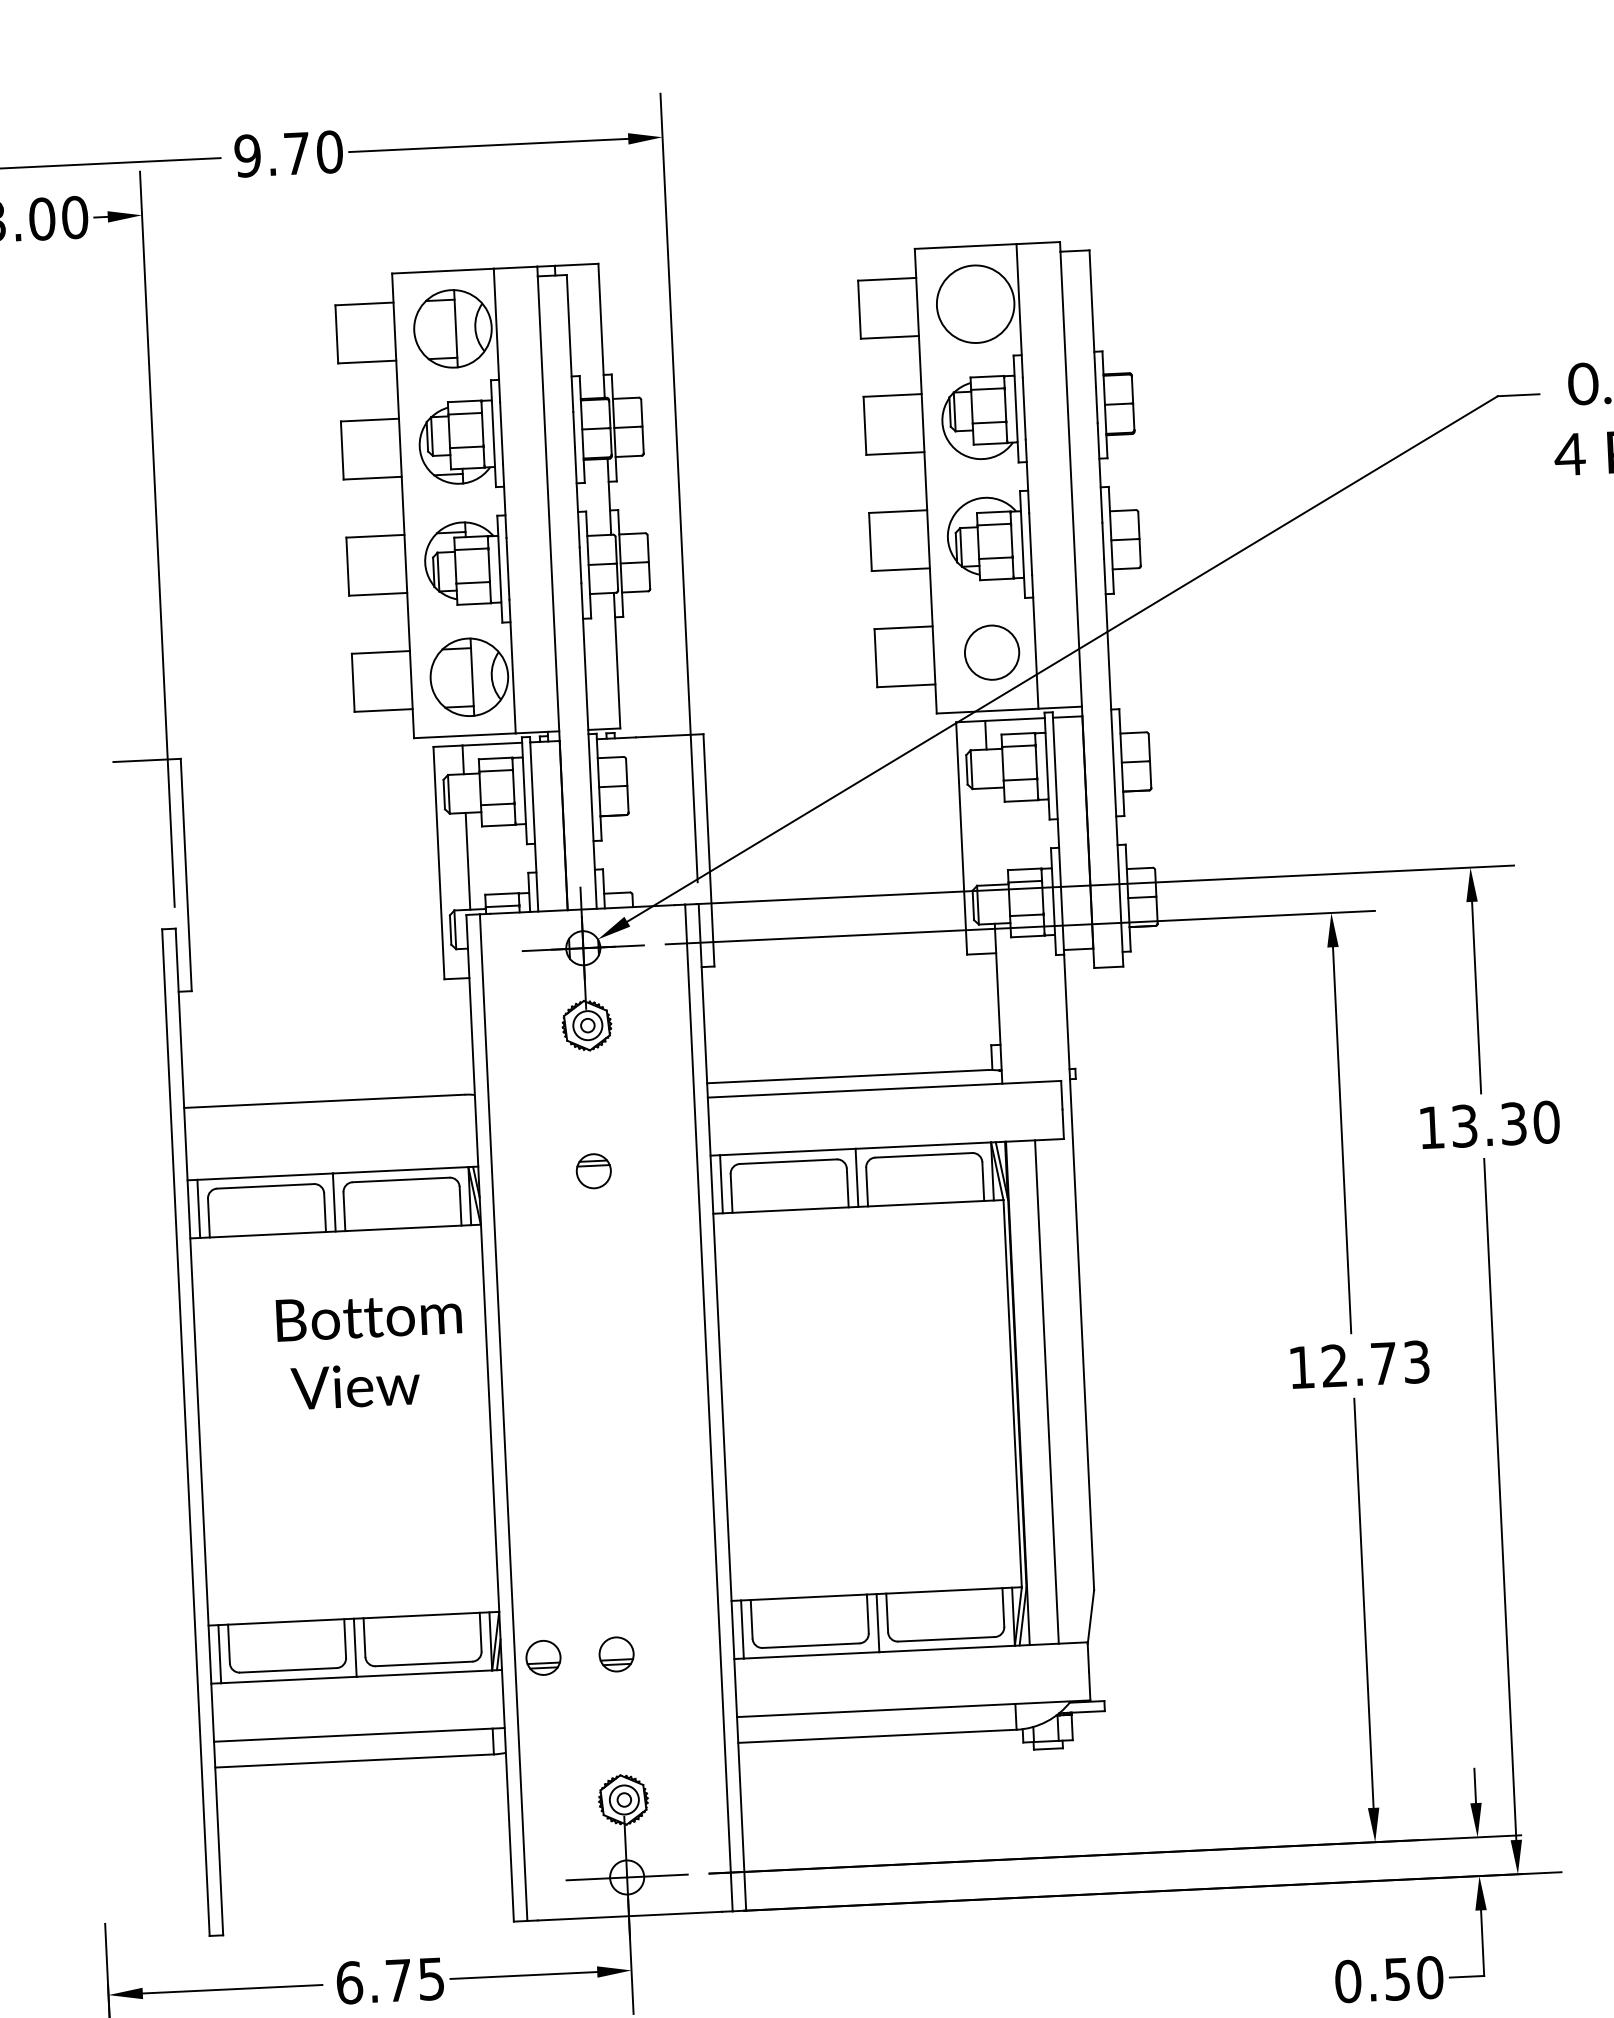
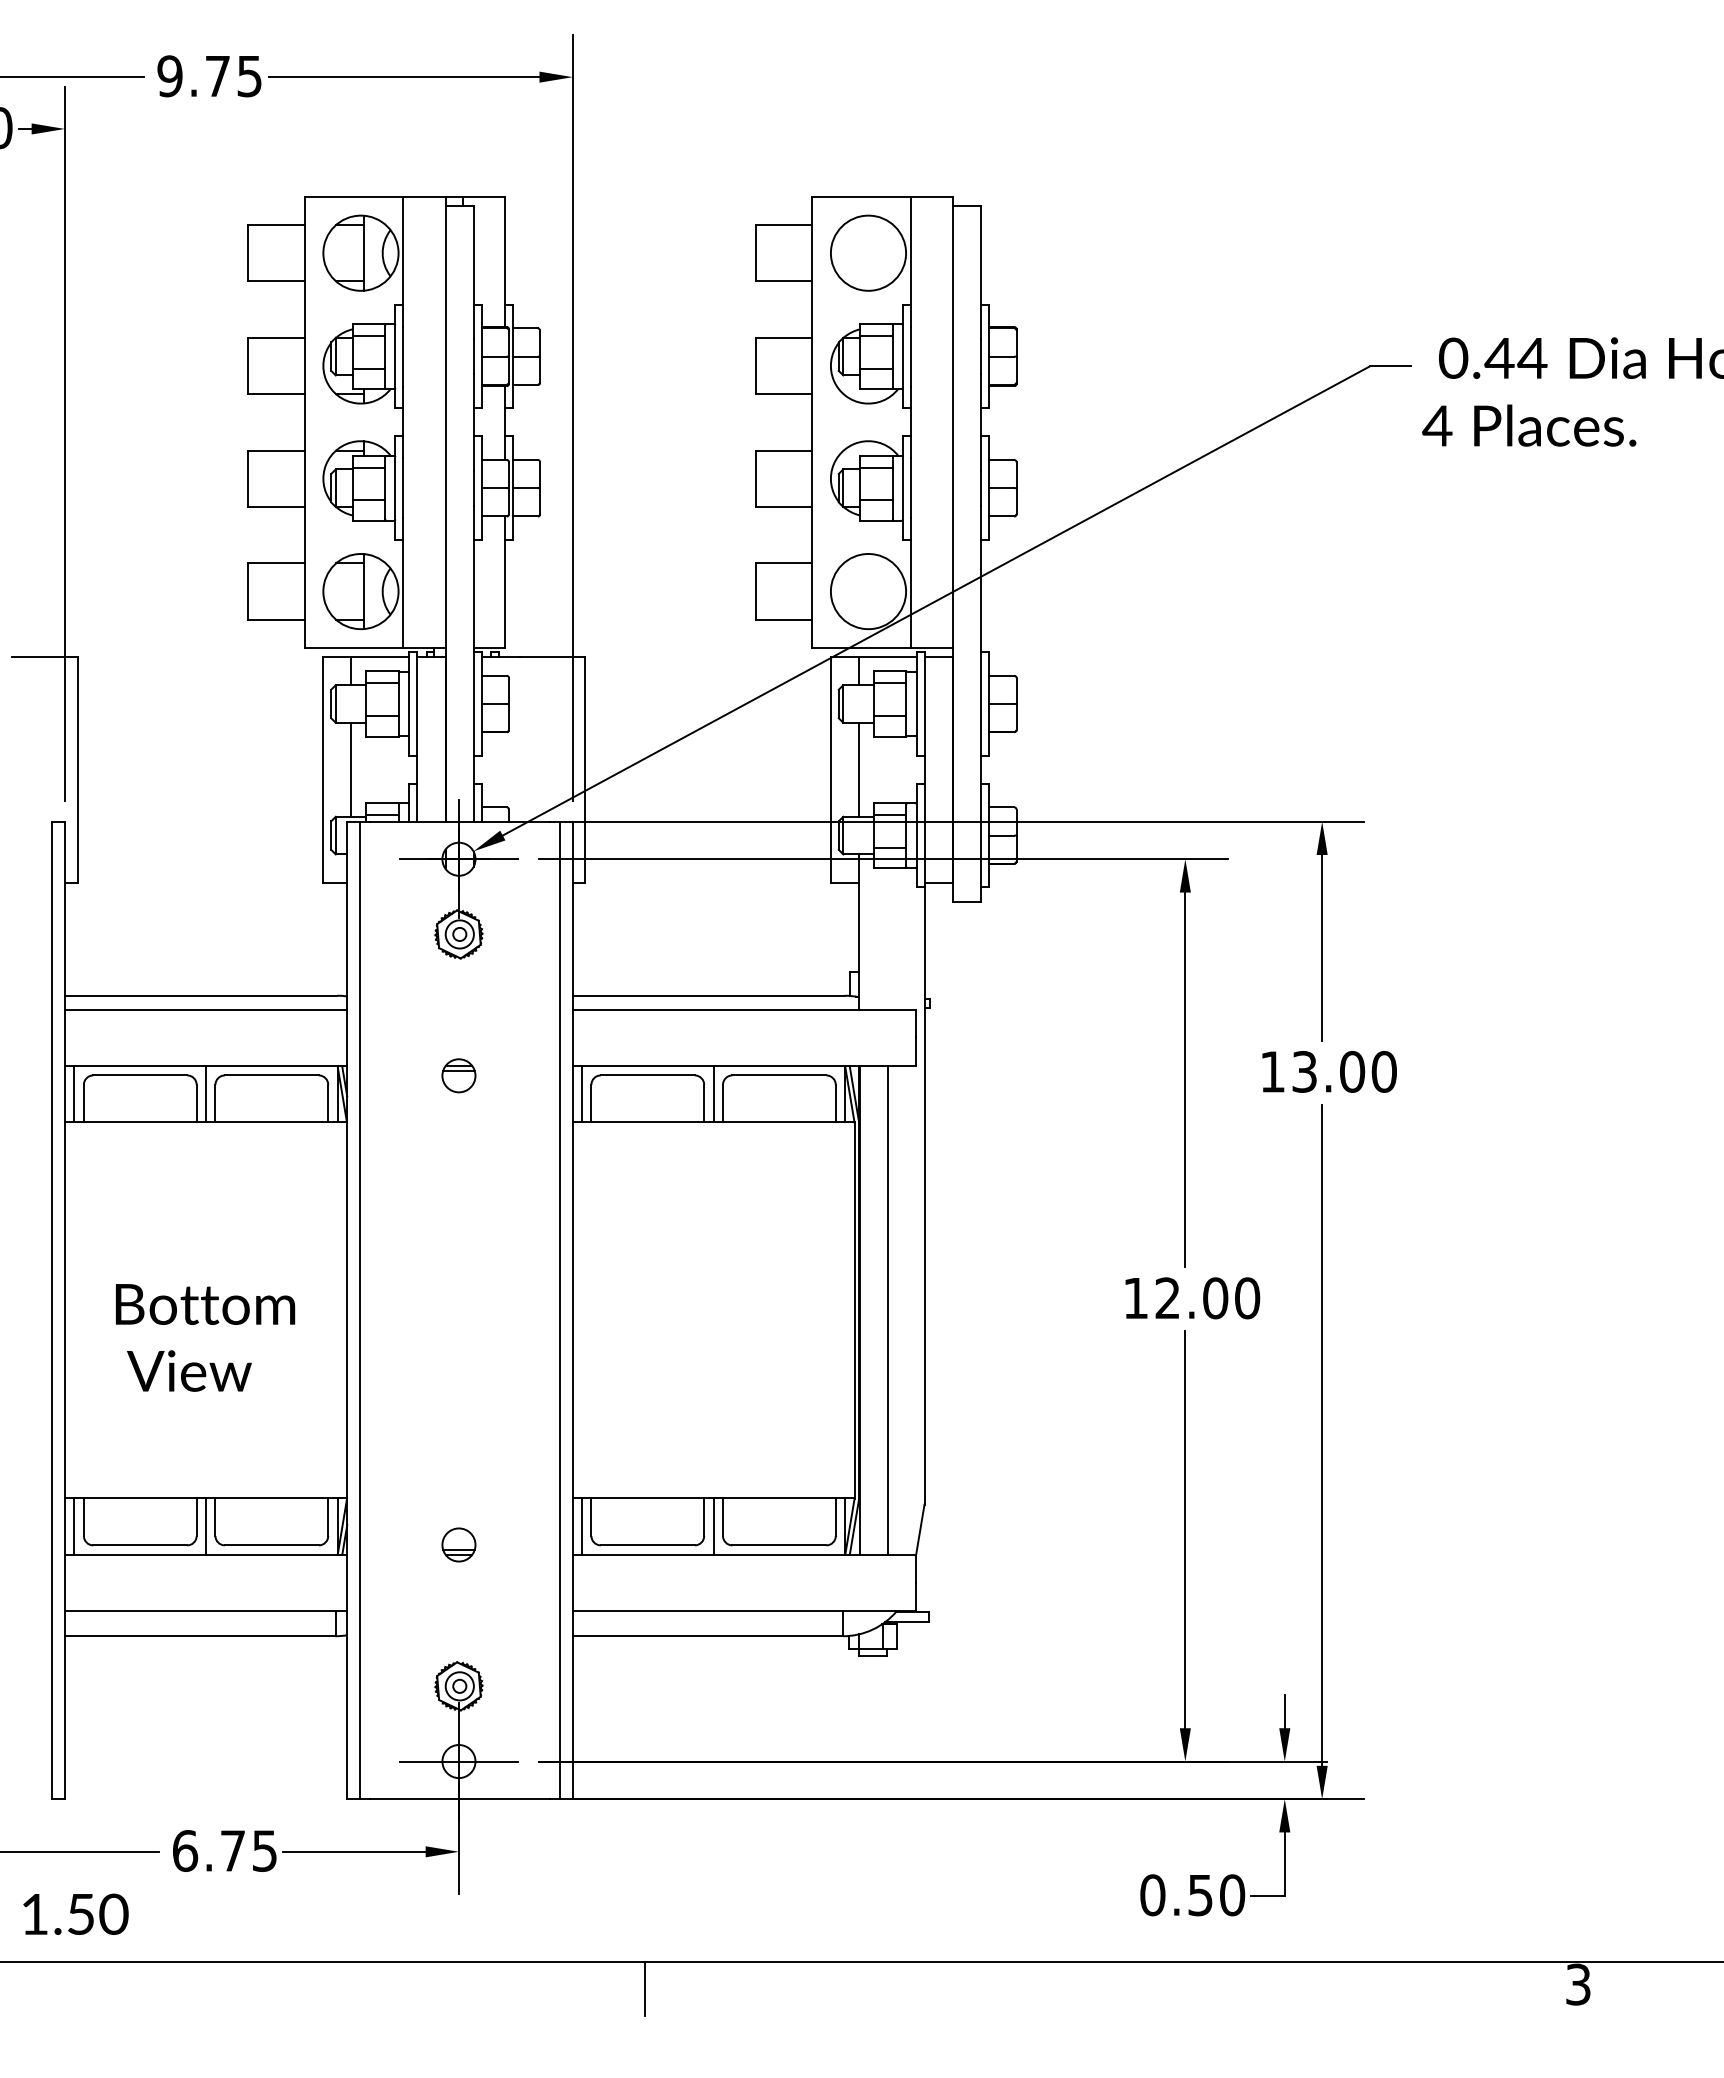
text: (329, 152) -> (249, 76), 9.70 -> 9.75
circle: (992, 652) -> (868, 591), size x1.43
line: (990, 836) -> (858, 769), added
line: (329, 1115) -> (205, 1009), added
text: (1513, 1123) -> (1352, 1071), 13.30 -> 13.00
text: (370, 1350) -> (205, 1337), moved
text: (1400, 1363) -> (1231, 1298), 12.73 -> 12.00
part: (543, 1657) -> (387, 1544), removed

